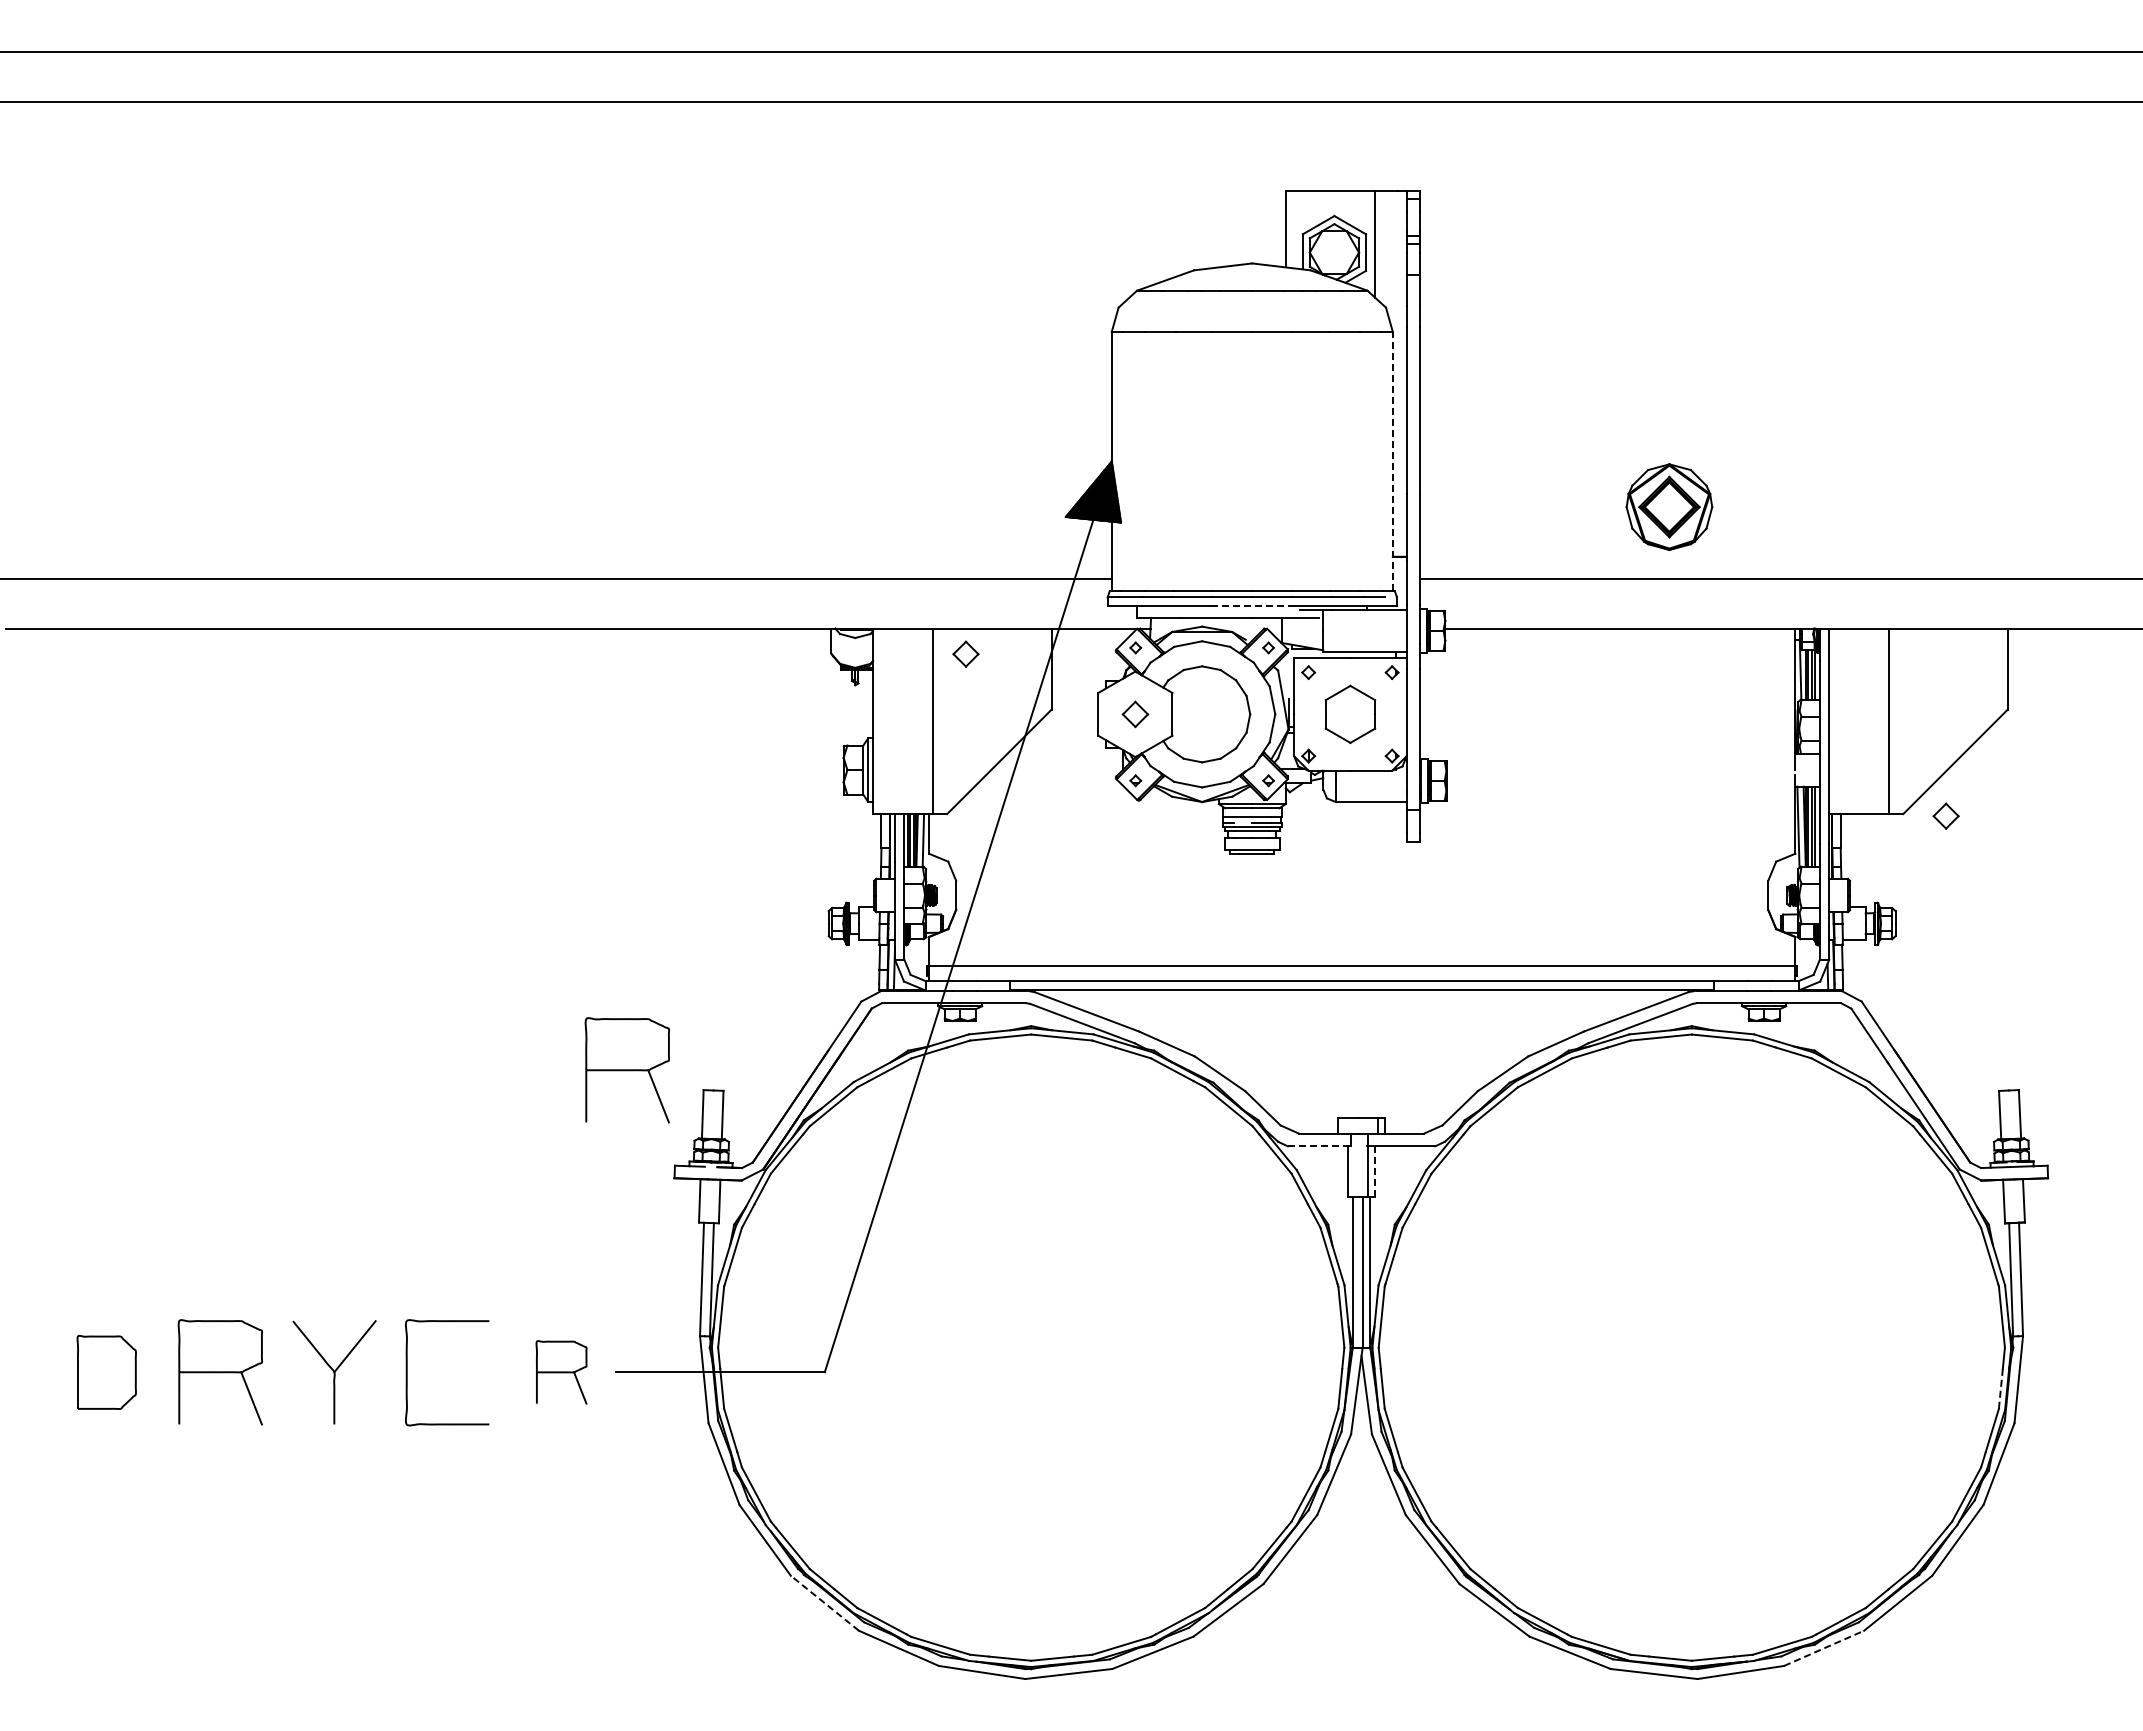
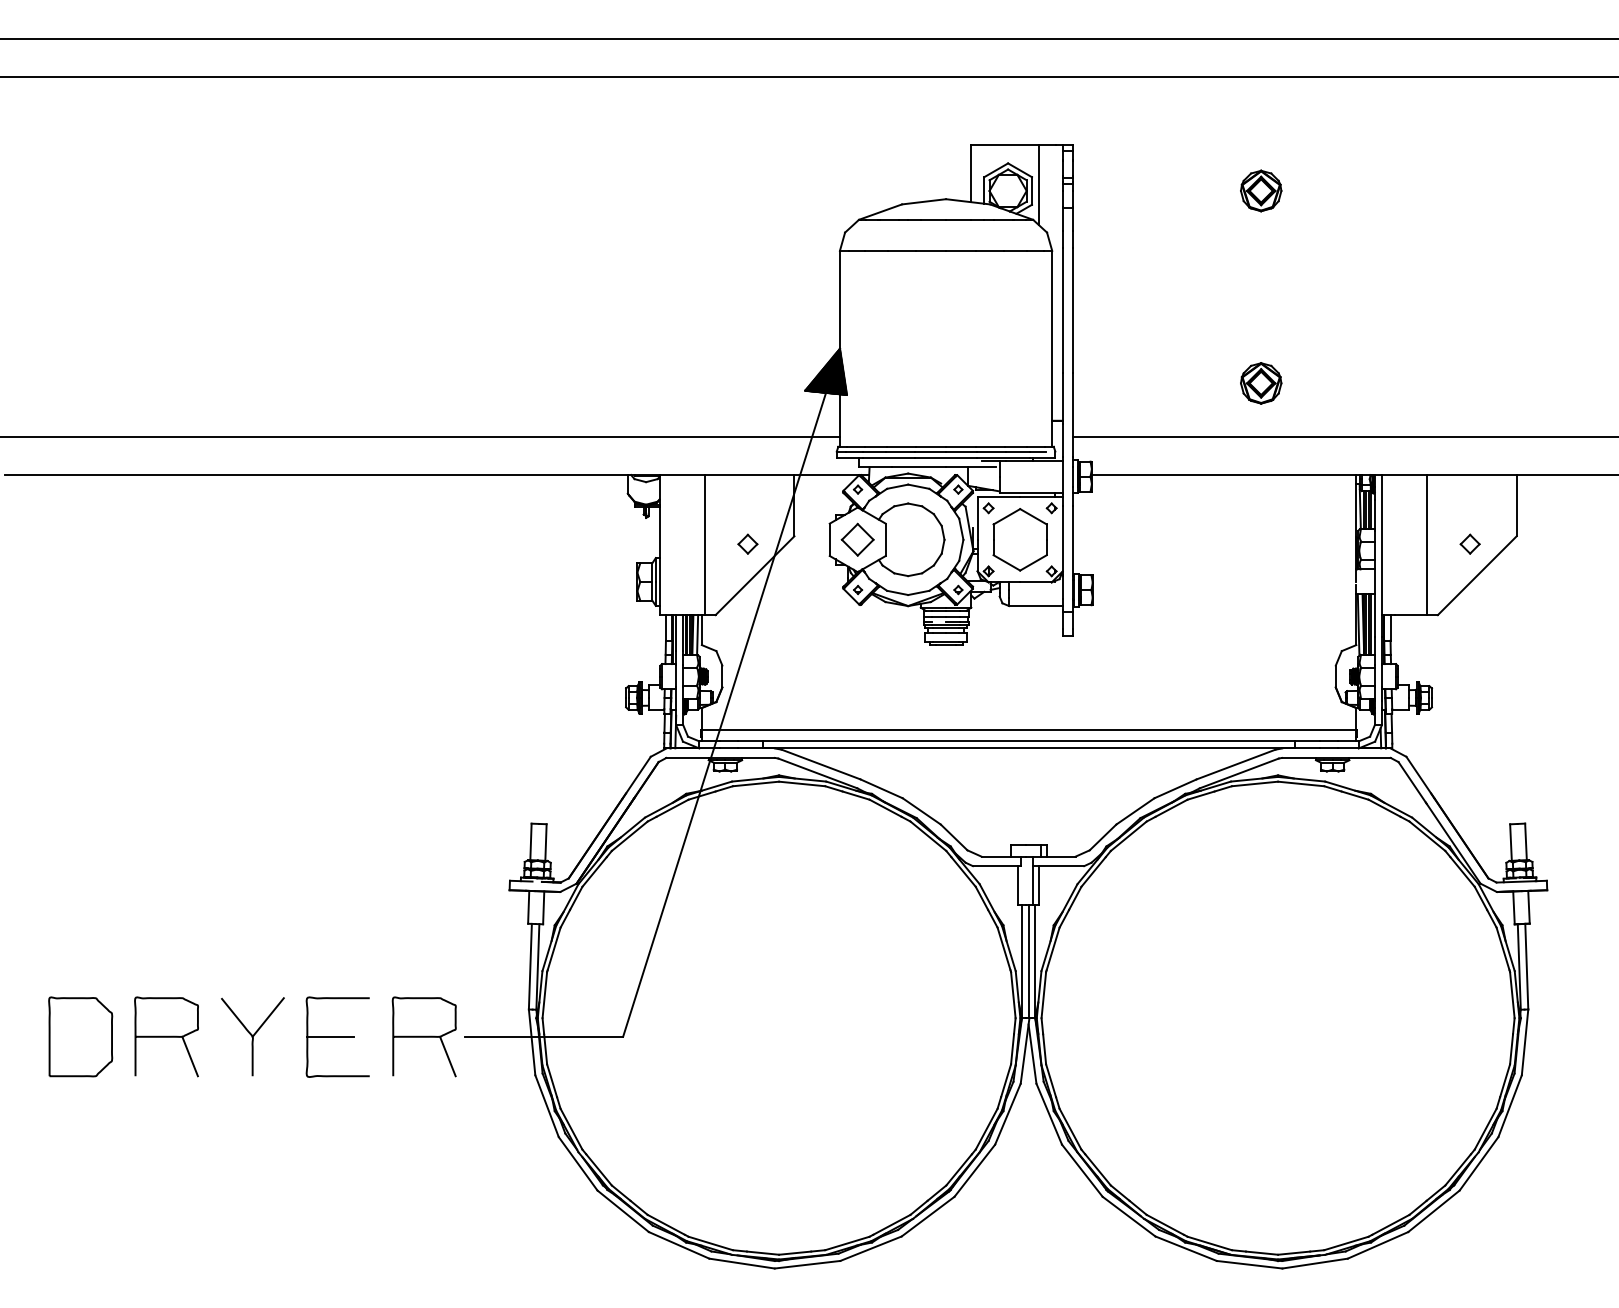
part: (1669, 252) -> (1261, 190), added
line: (1392, 461) -> (1051, 348), dashed -> solid
part: (1669, 507) -> (1261, 383), size x0.62
line: (1252, 605) -> (946, 457), dashed -> solid
part: (965, 653) -> (747, 543), moved
part: (1135, 714) -> (857, 539), size x1.67
part: (1350, 714) -> (1020, 539), size x1.43
part: (1945, 815) -> (1469, 543), moved
part: (626, 1070) -> (473, 808), removed
line: (1319, 1146) -> (996, 866), dashed -> solid
line: (1375, 1171) -> (1039, 885), dashed -> solid
part: (106, 1372) -> (80, 1036), size x1.43
line: (437, 1372) -> (330, 1036), added
part: (561, 1372) -> (424, 1036), size x1.67
line: (2000, 1389) -> (1511, 1049), dashed -> solid
line: (824, 1603) -> (622, 1211), dashed -> solid
line: (1824, 1648) -> (1378, 1245), dashed -> solid

